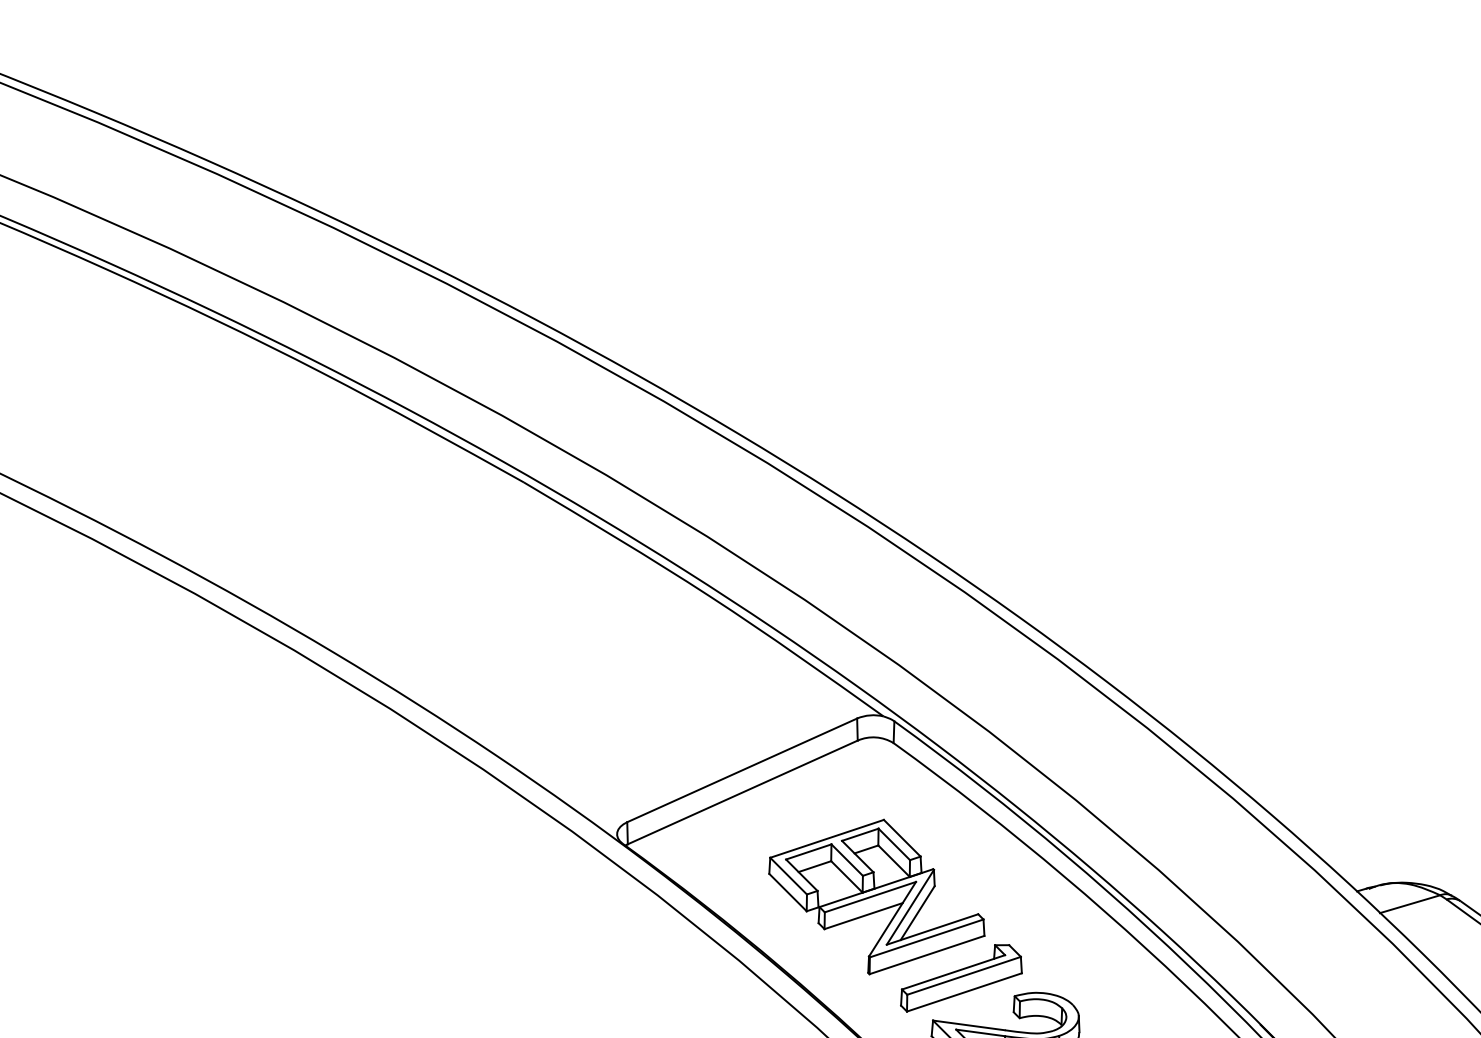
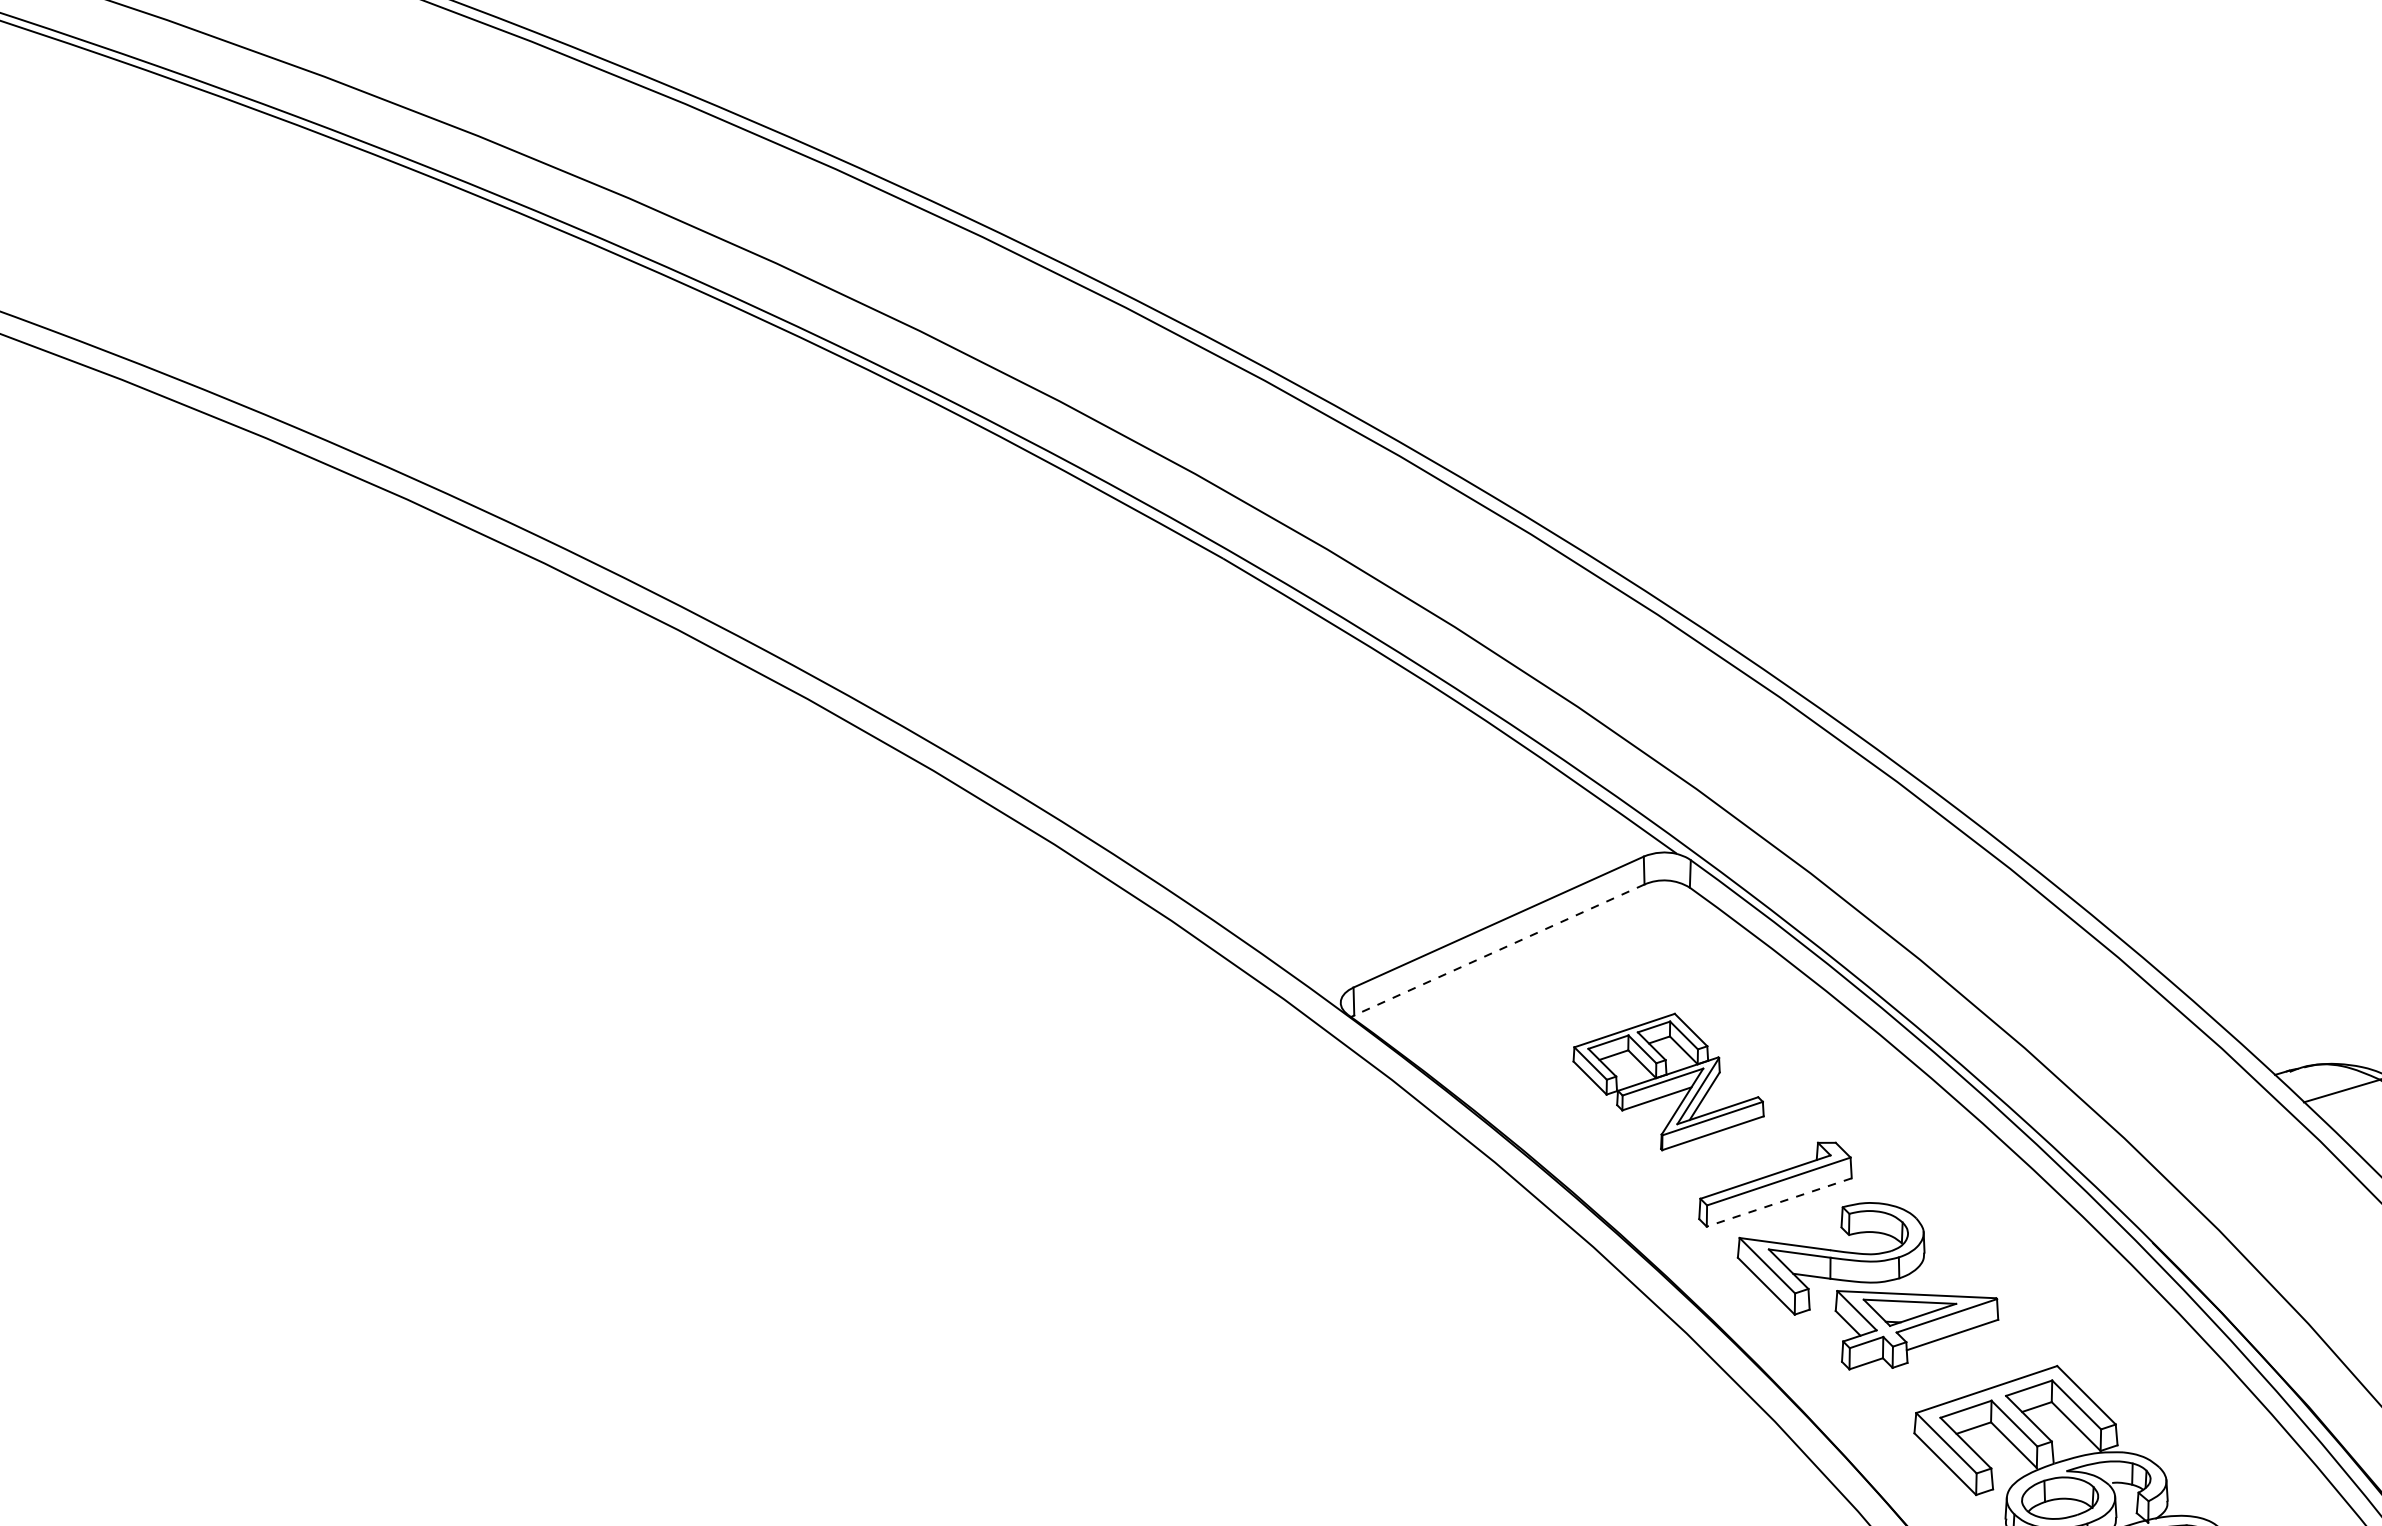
line: (742, 792) -> (1498, 950), solid -> dashed
part: (876, 896) -> (1668, 1081), size x0.7
line: (963, 992) -> (1778, 1202), solid -> dashed

